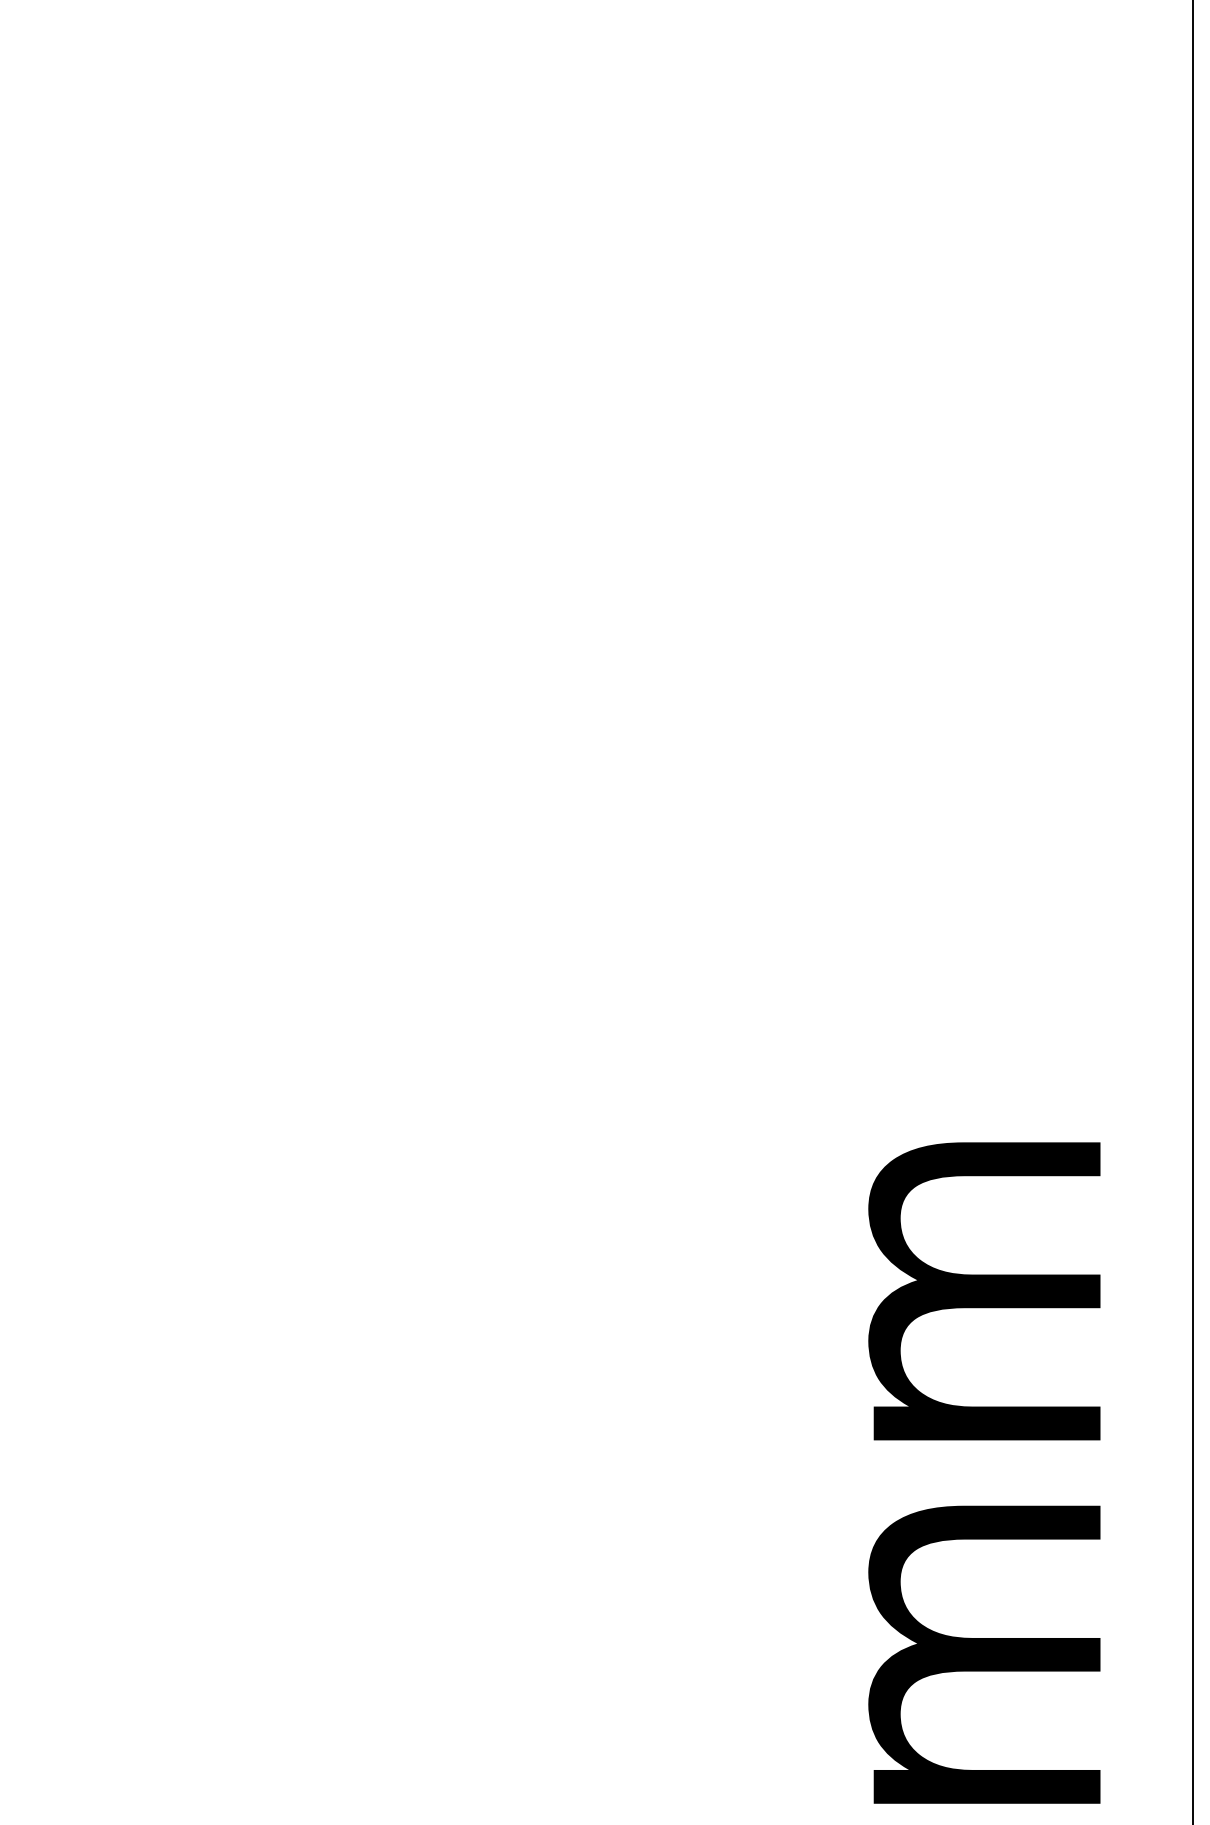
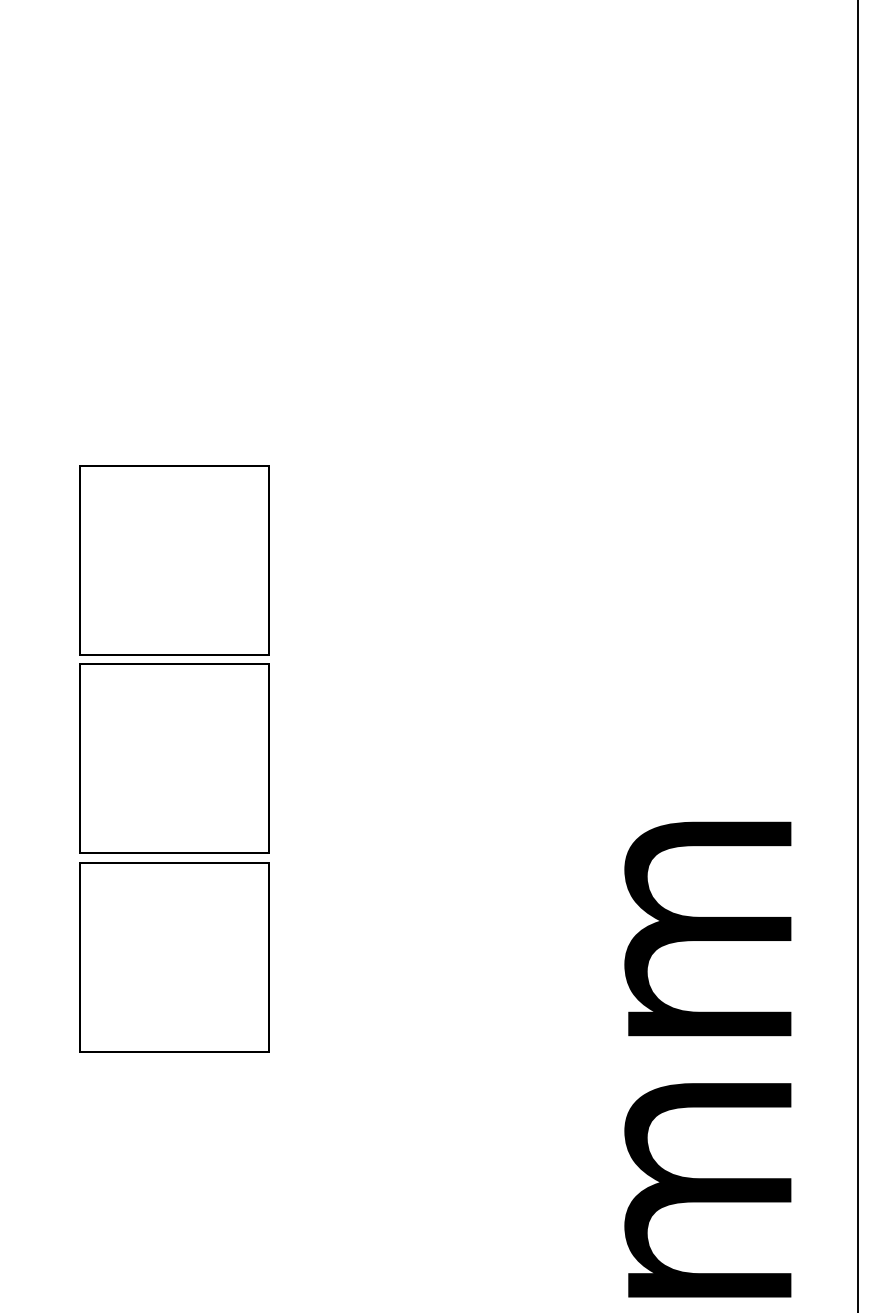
part: (242, 1054) -> (174, 758), added

